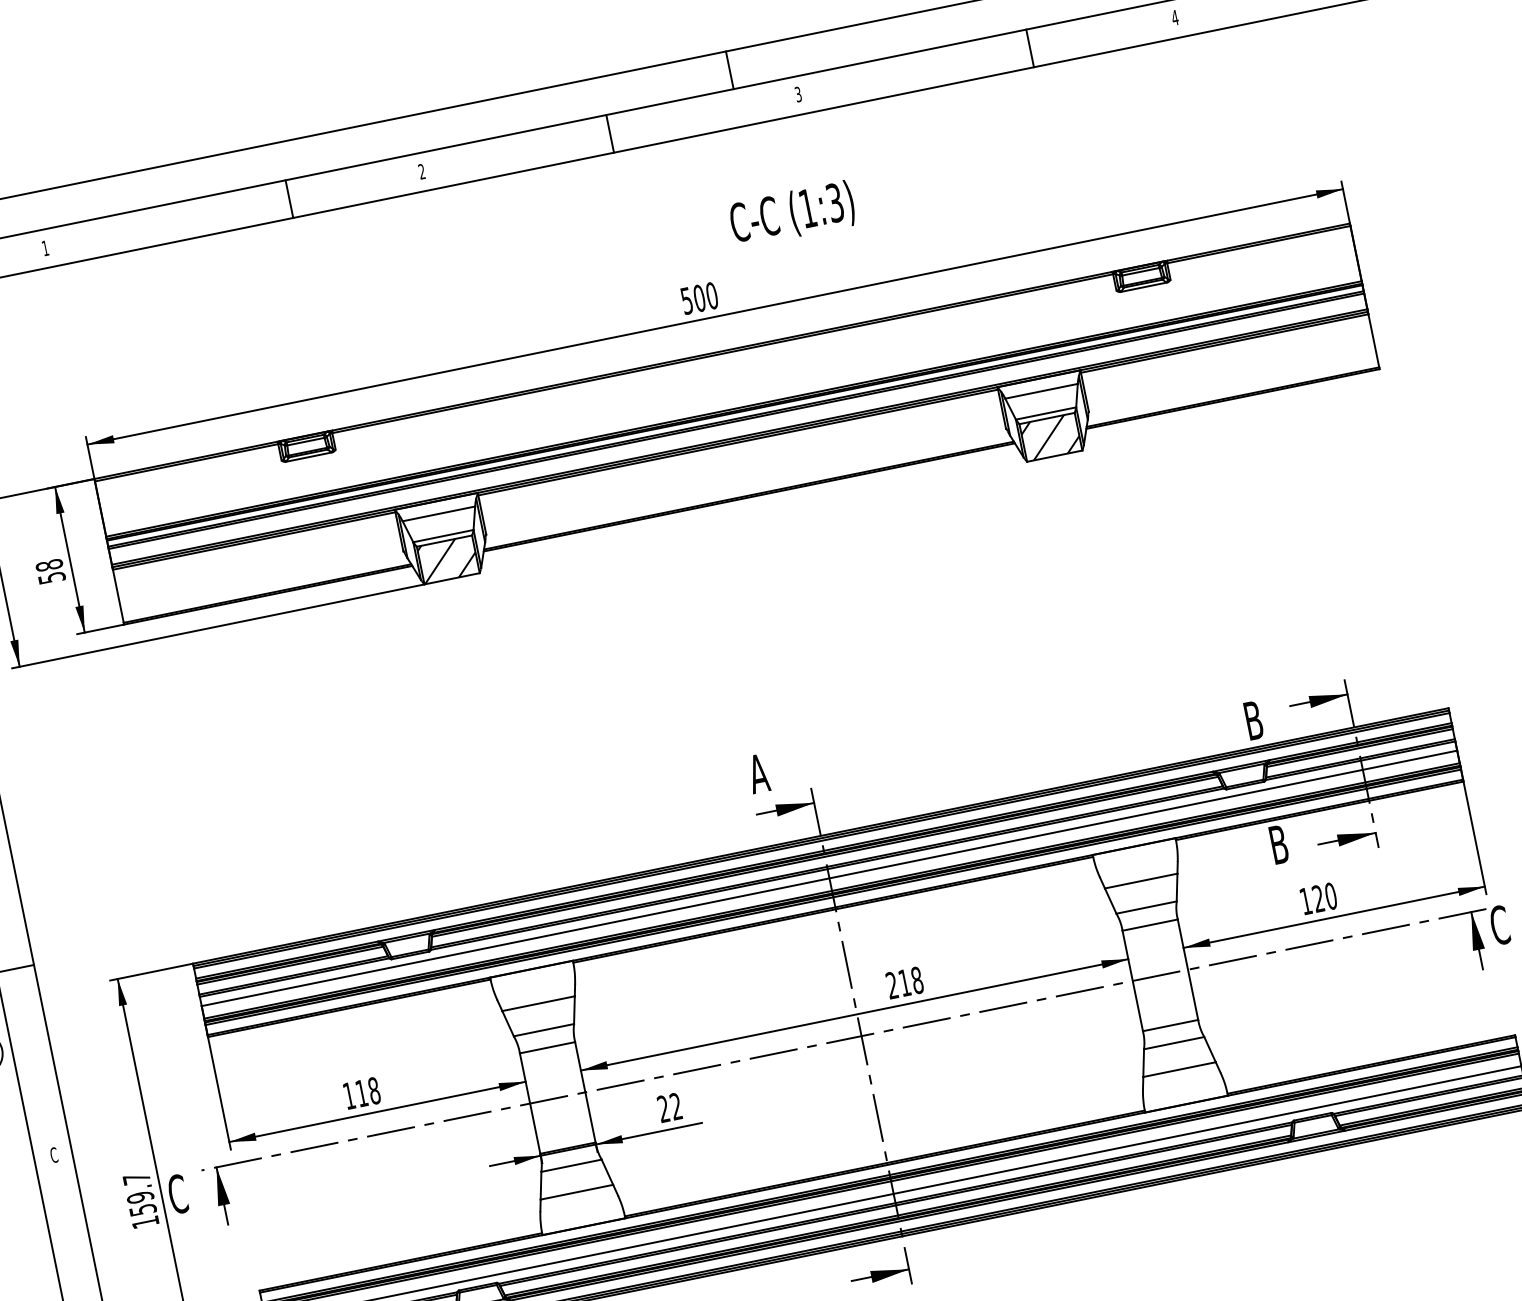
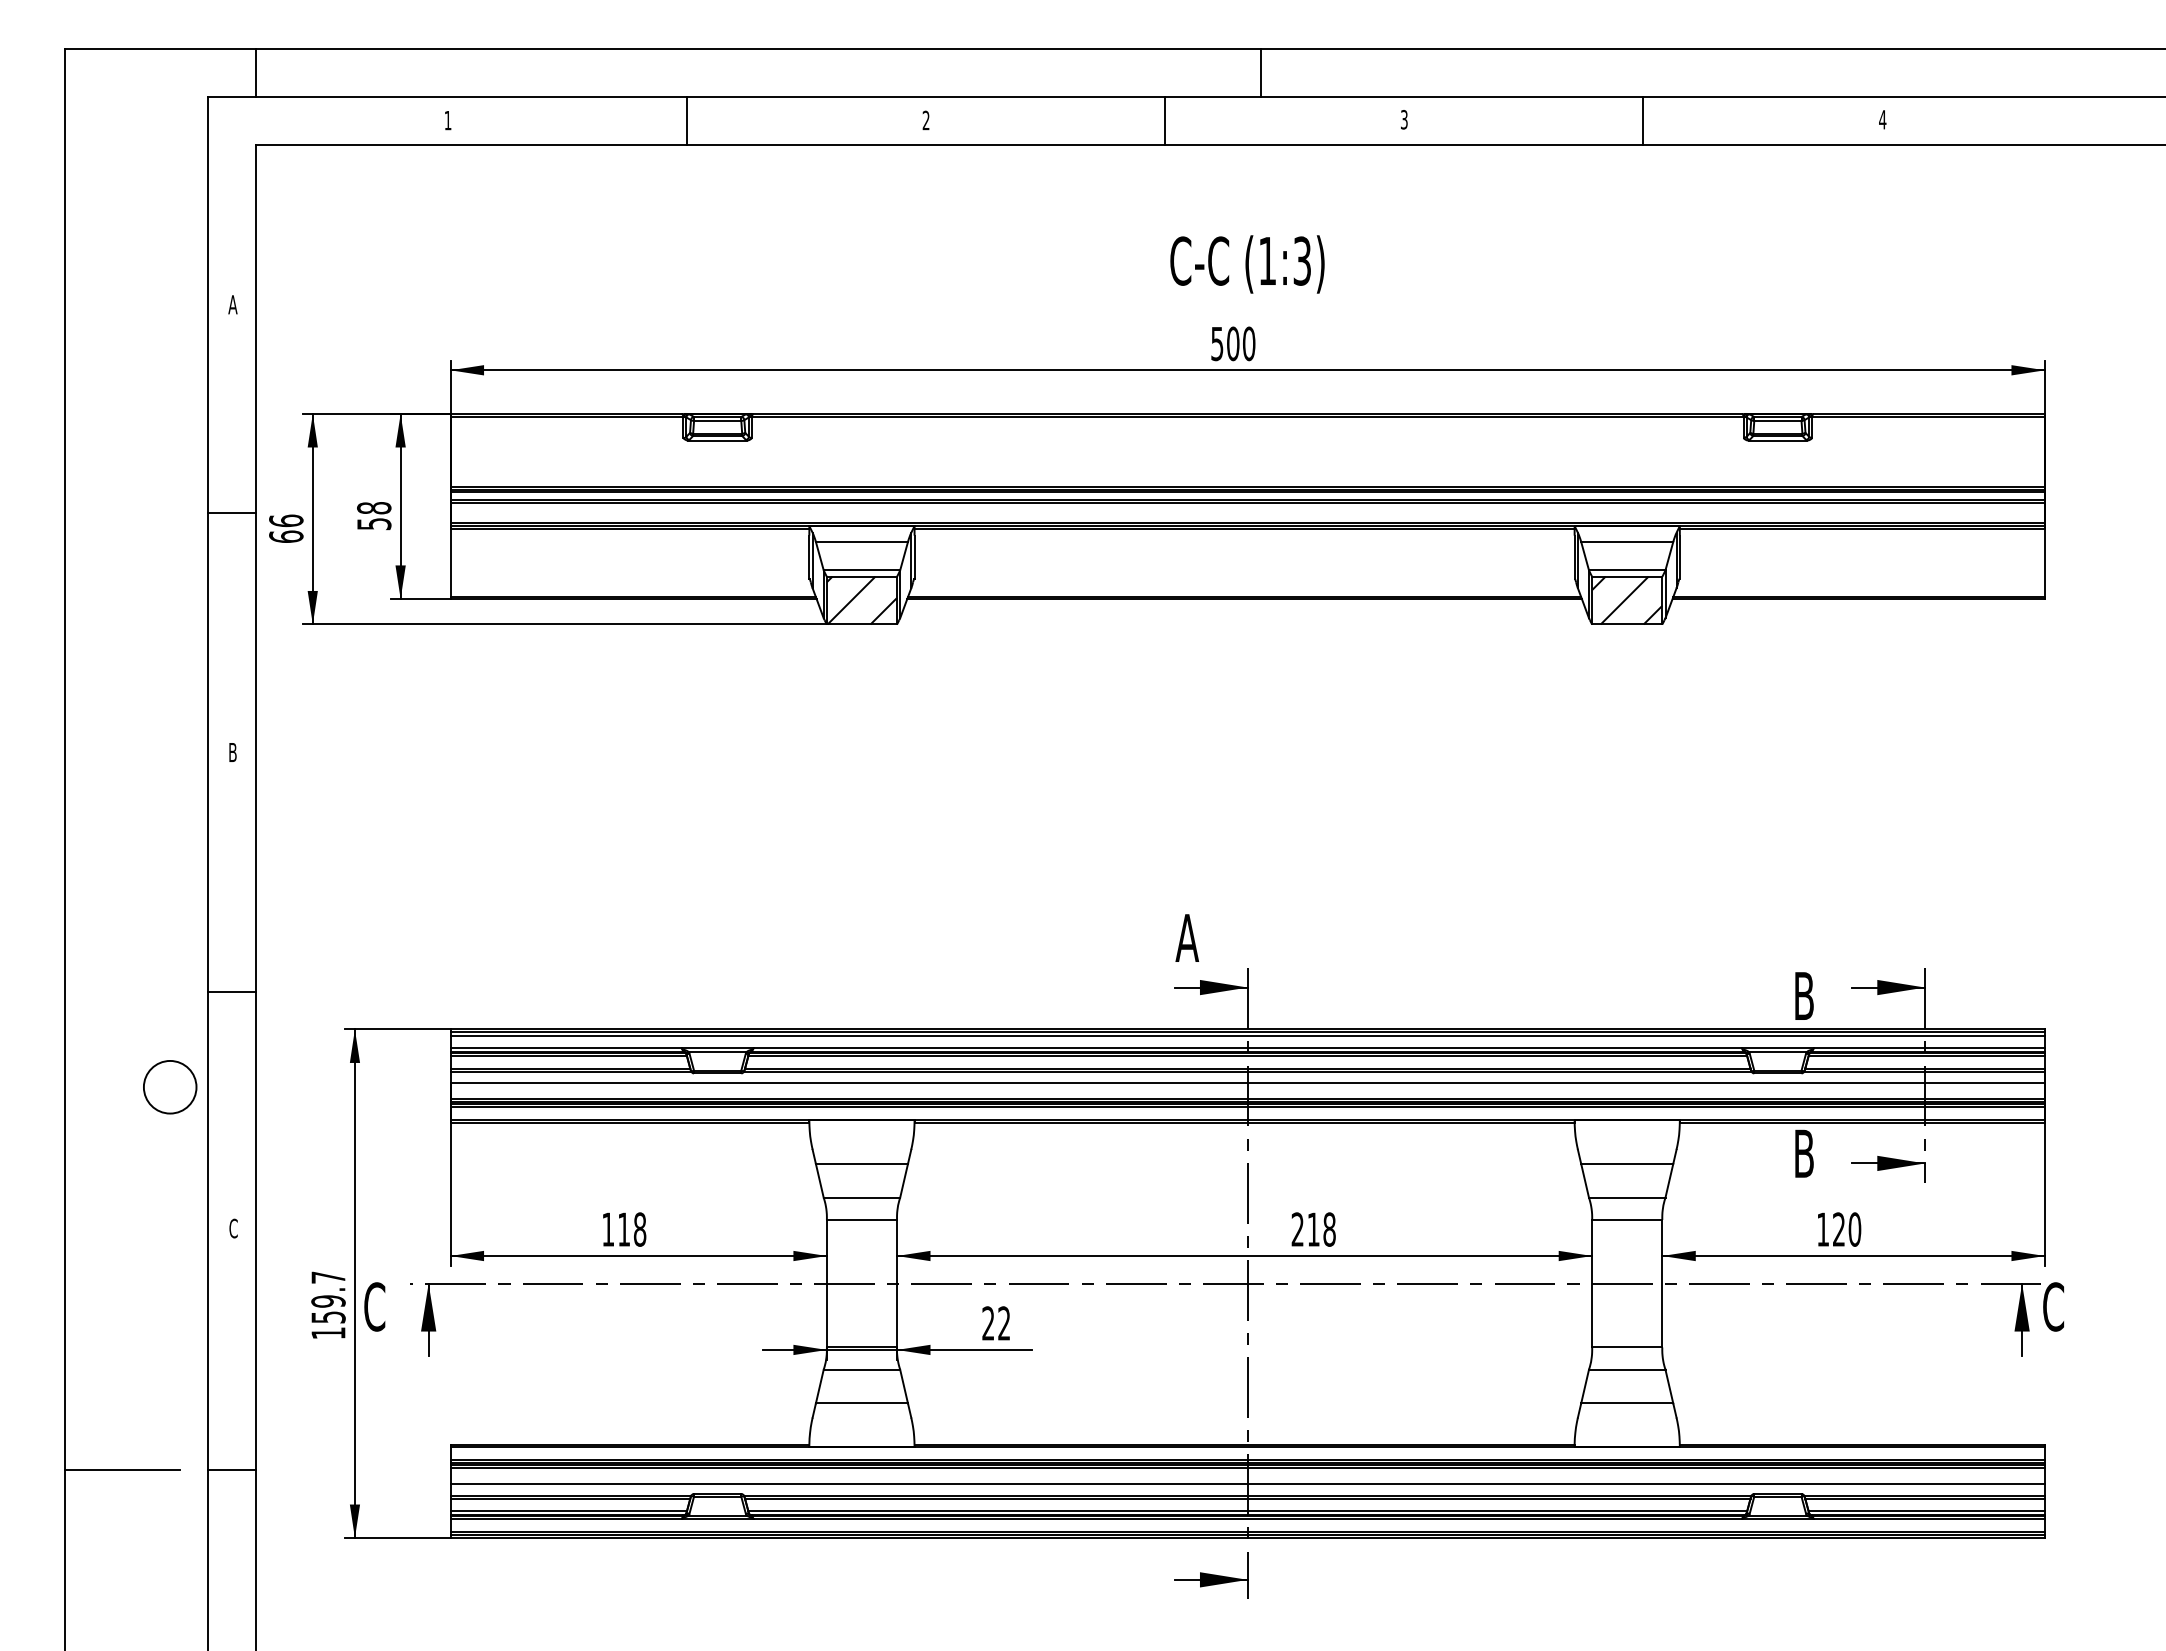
line: (1030, 48) -> (1643, 121), moved
line: (729, 70) -> (1260, 73), moved
line: (289, 199) -> (686, 121), moved
text: (792, 214) -> (1247, 264), moved

